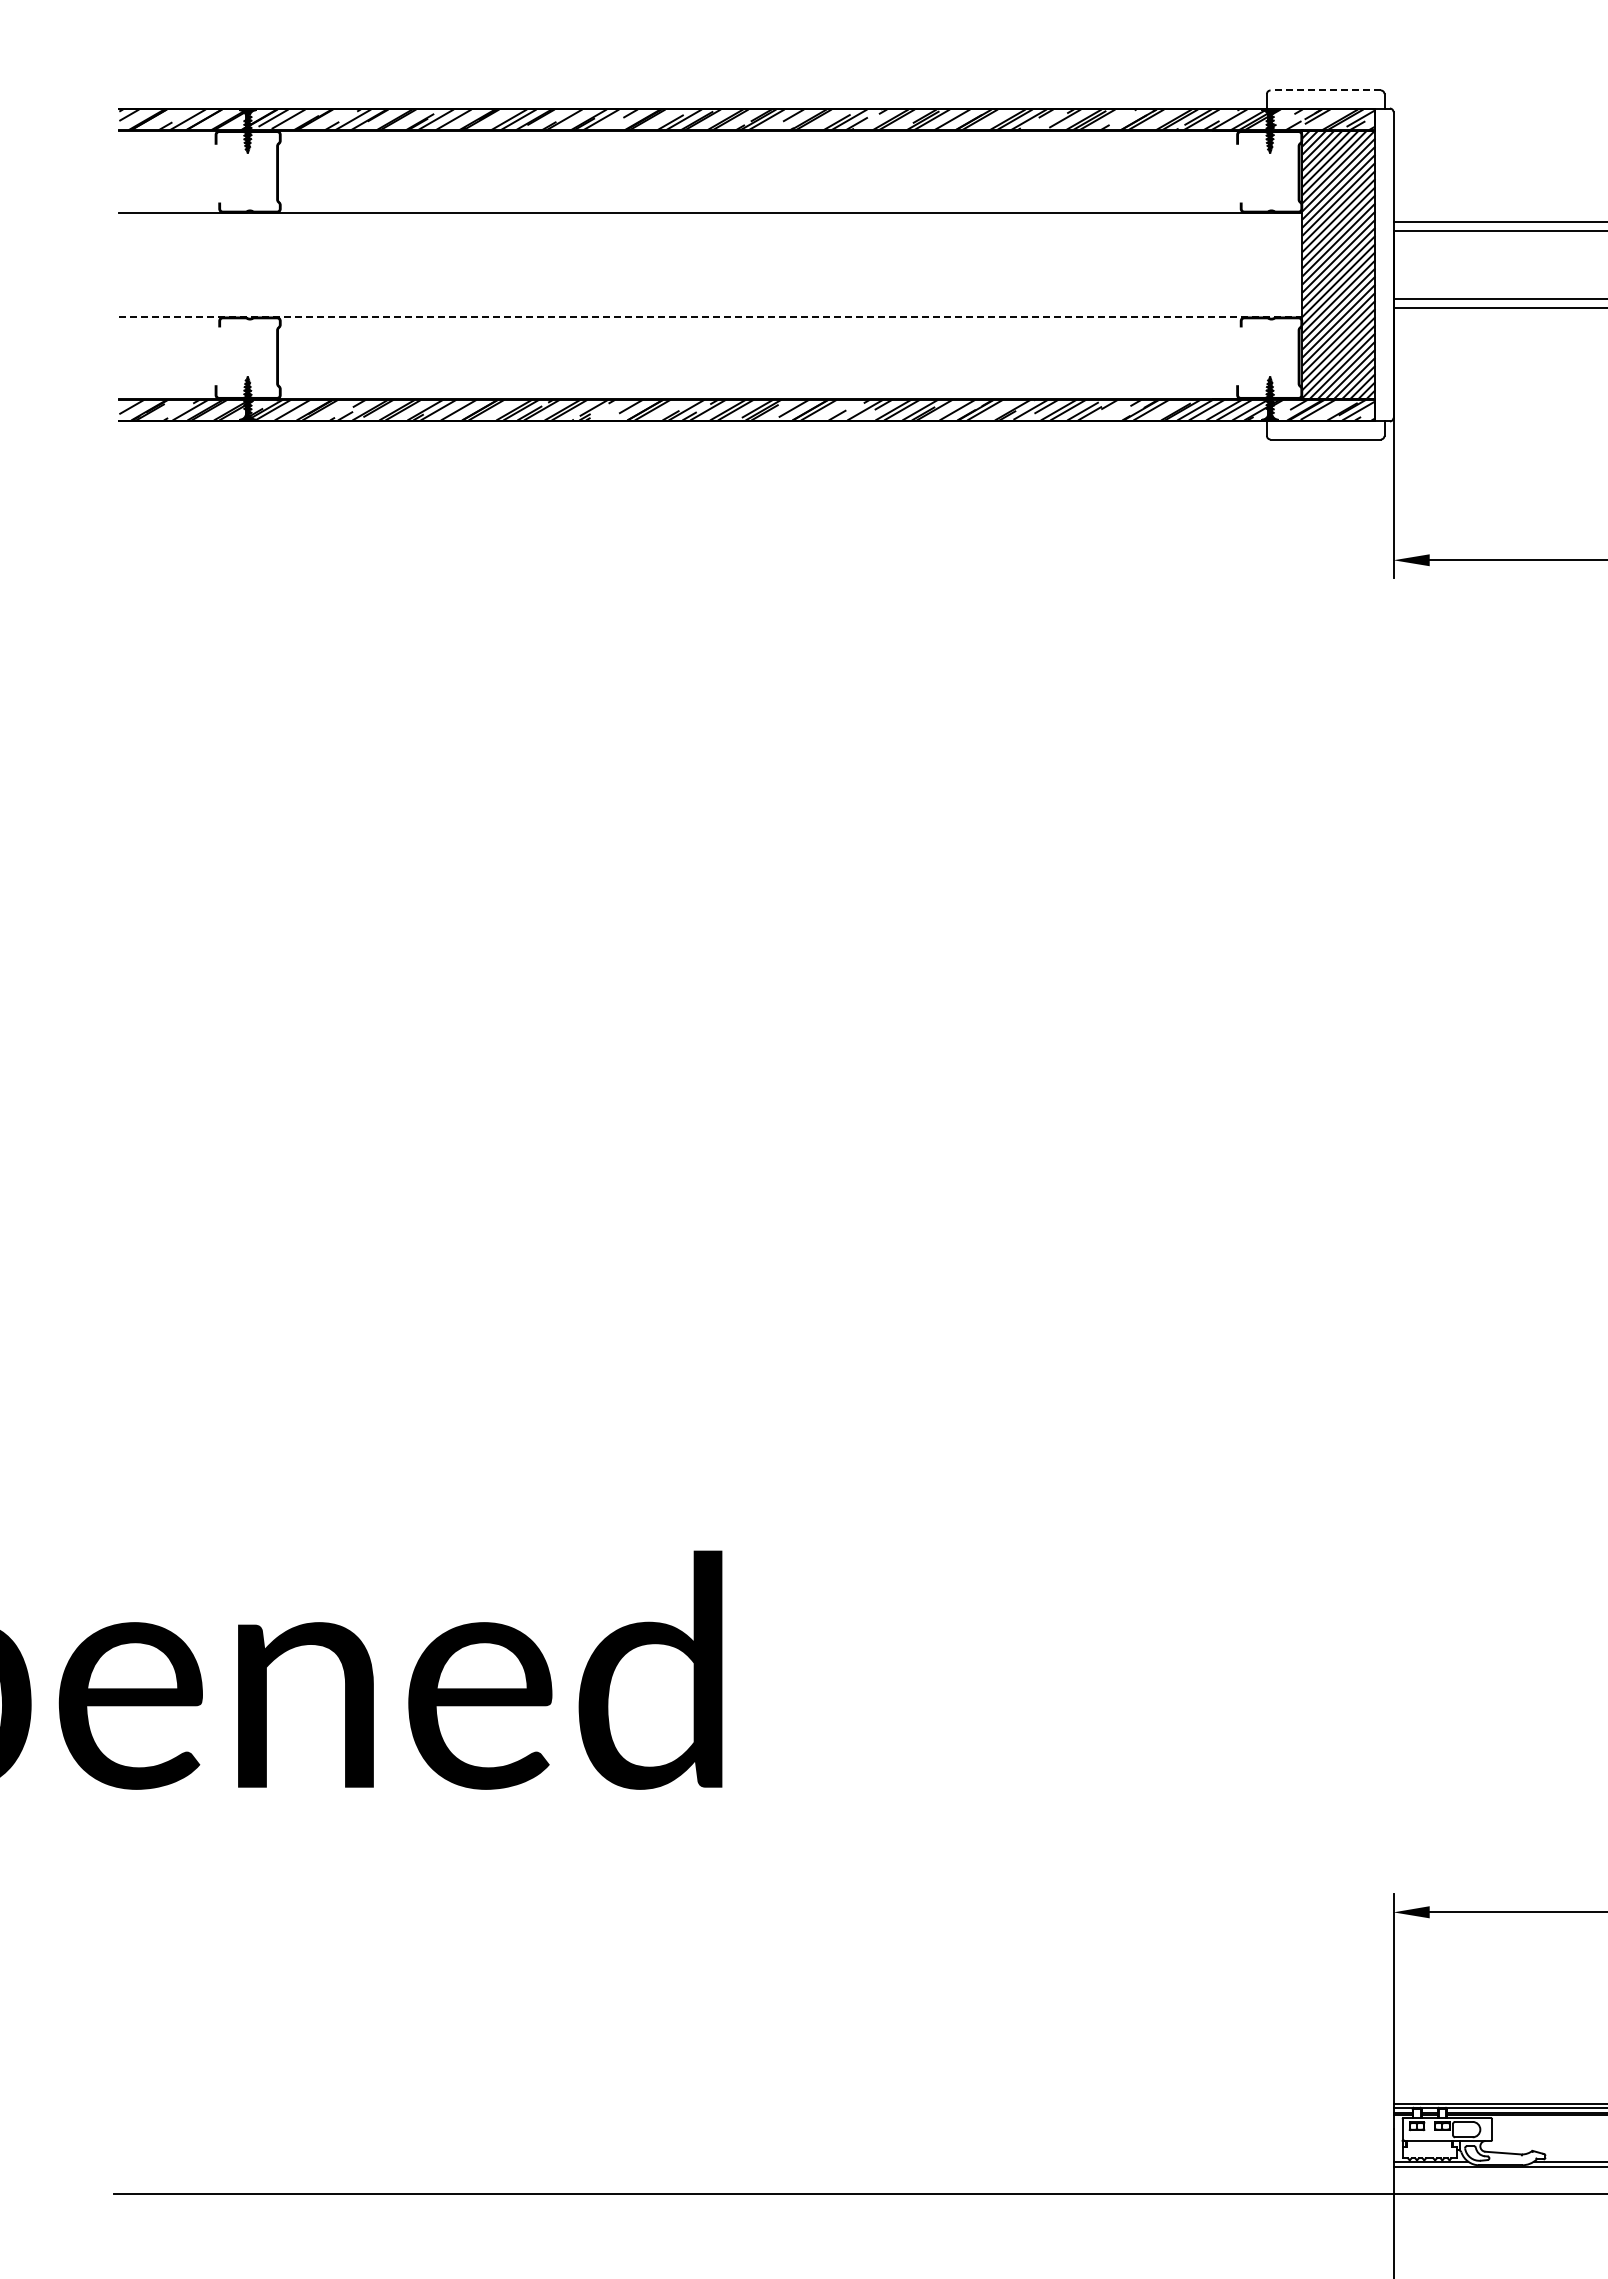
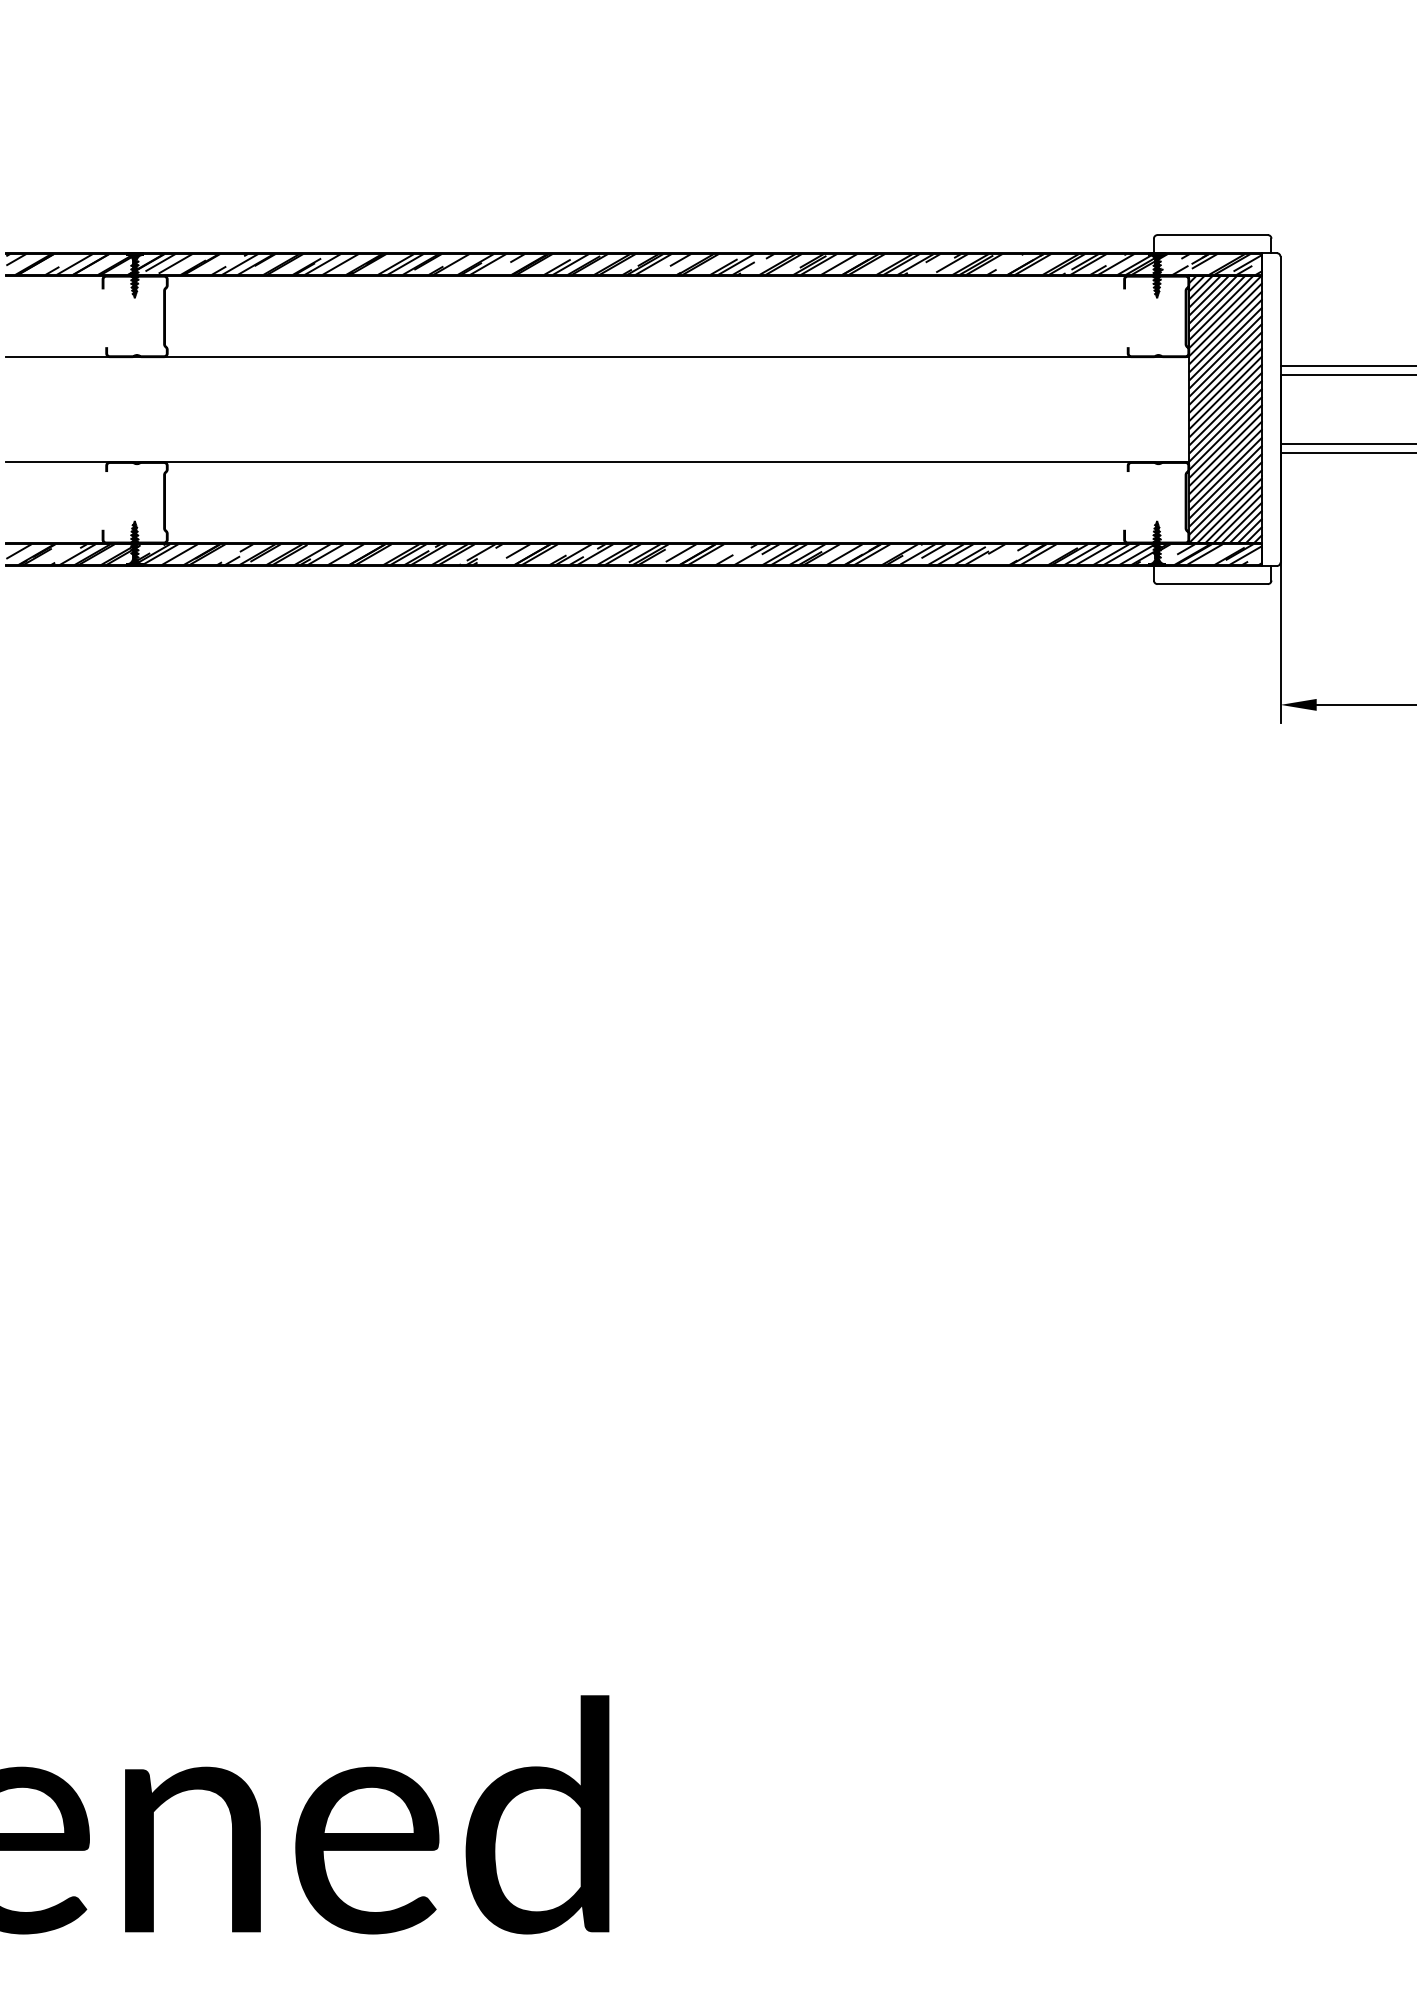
line: (1325, 90) -> (1212, 235), dashed -> solid
line: (711, 317) -> (598, 462), dashed -> solid

